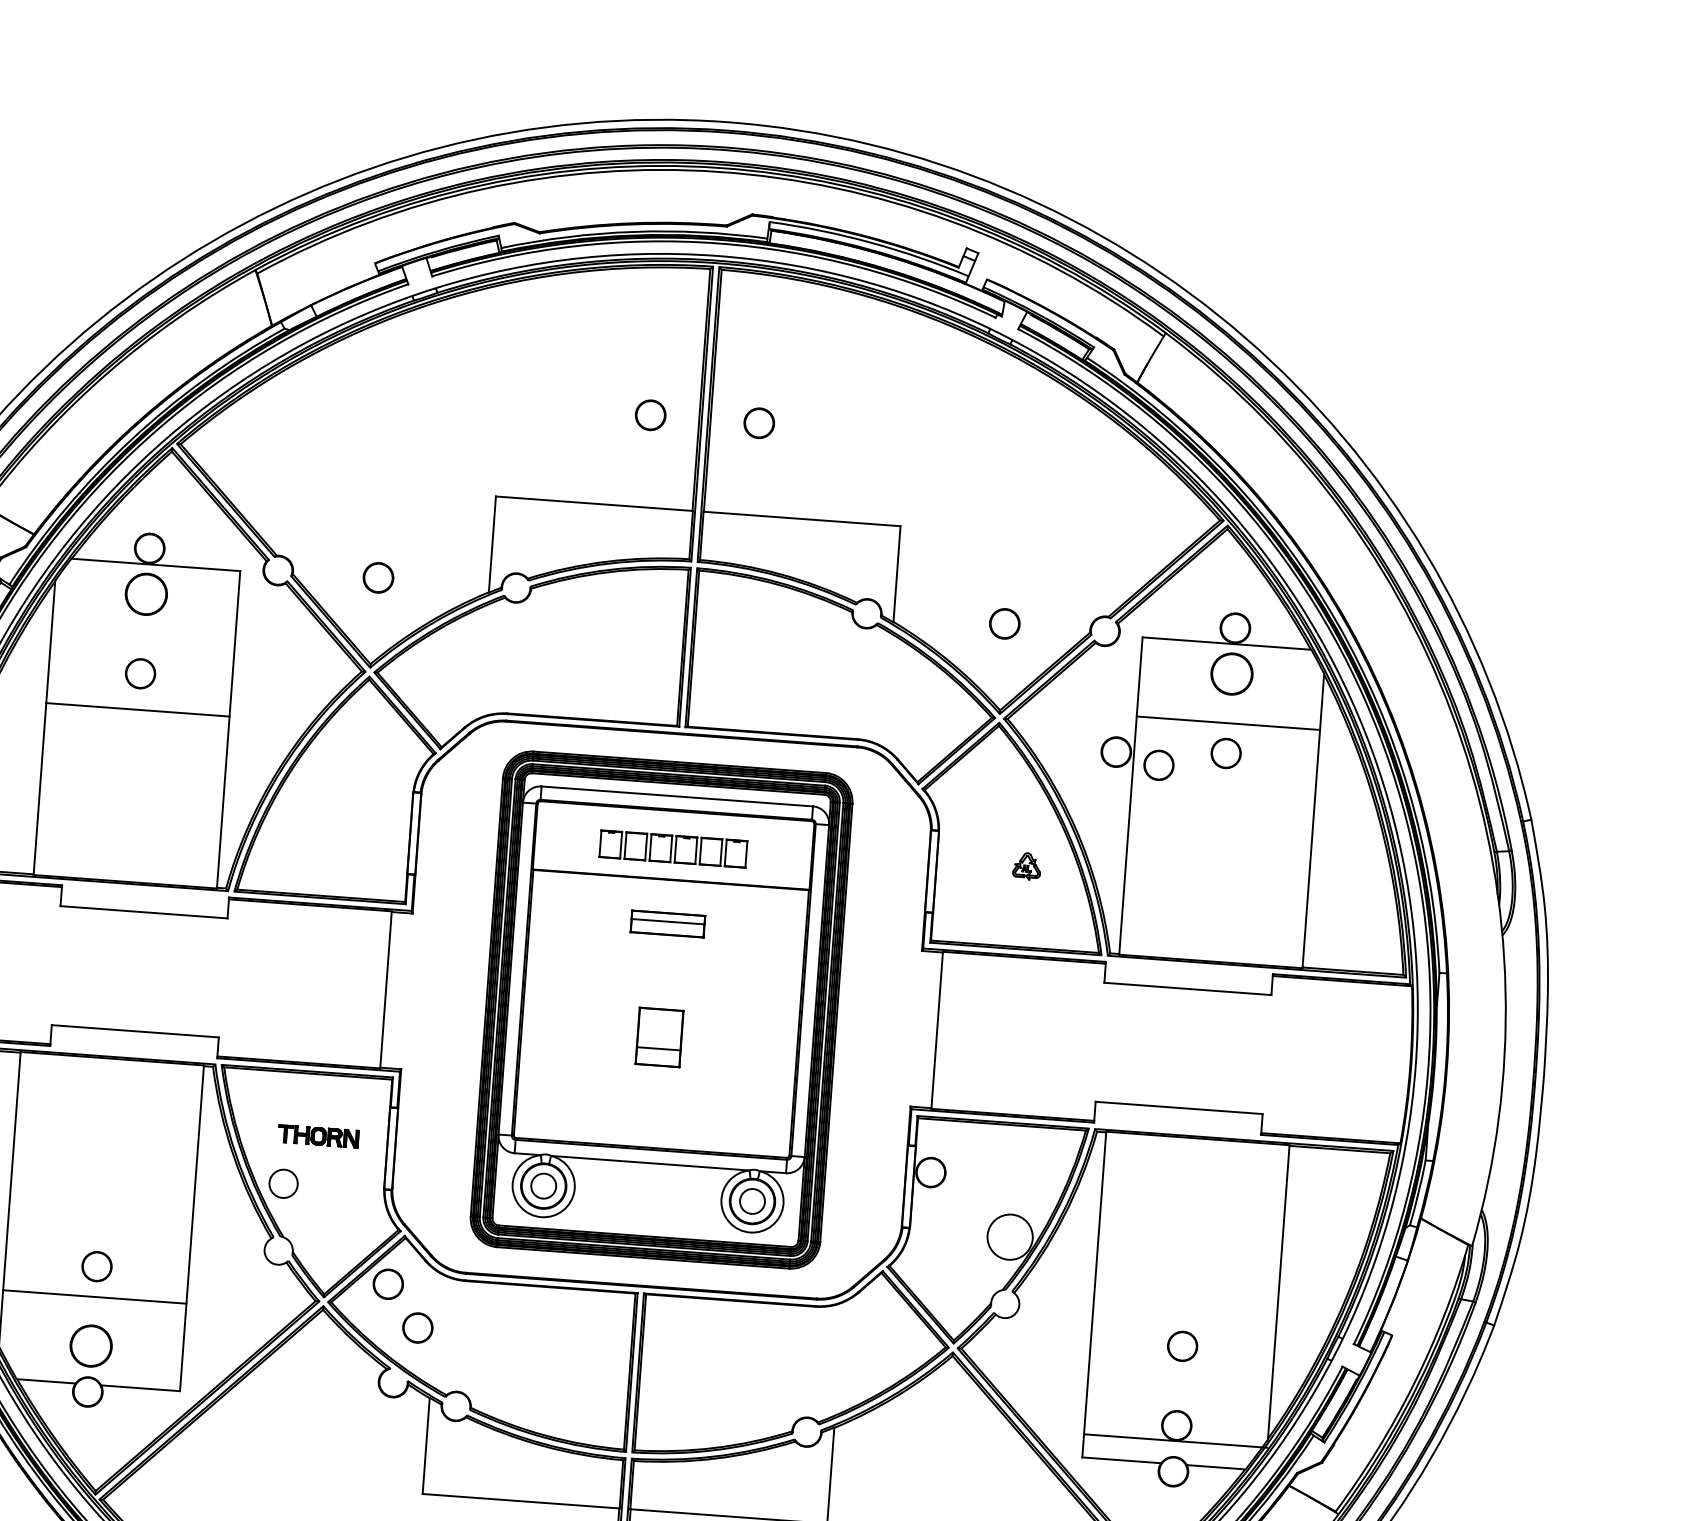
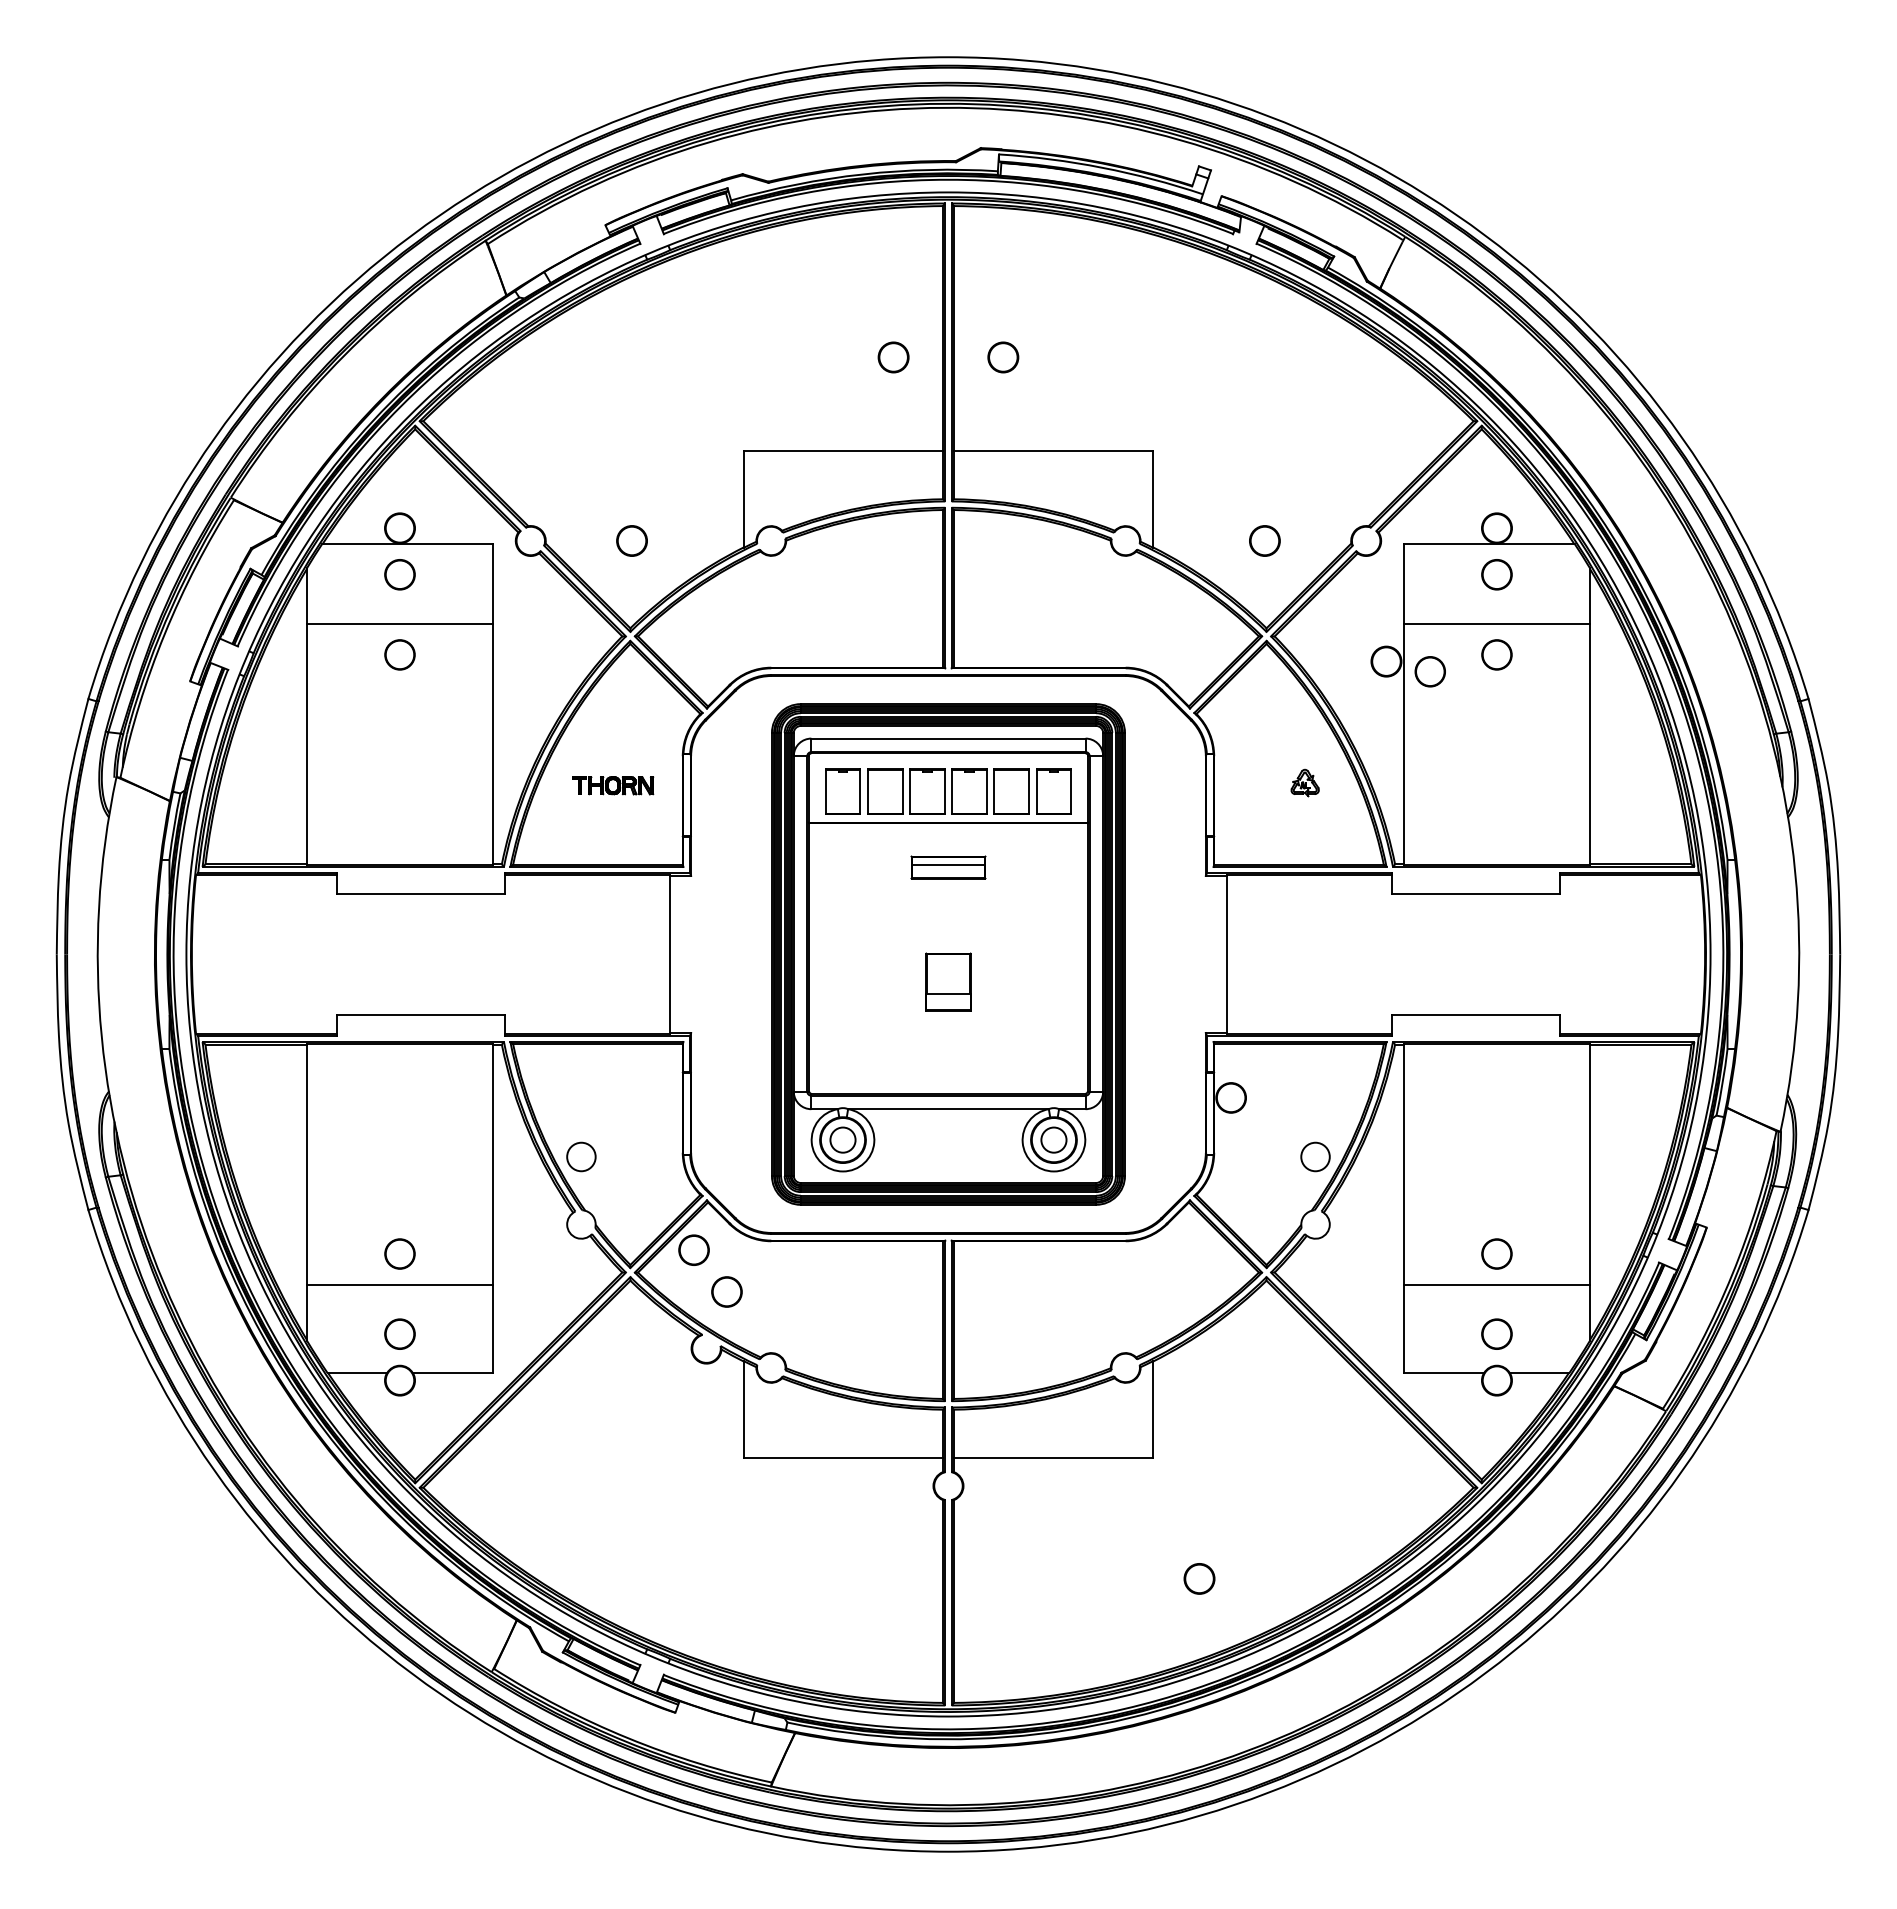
circle: (145, 594) -> (399, 574), size x0.71
circle: (1231, 673) -> (1496, 574), size x0.71
line: (137, 709) -> (399, 624), moved
part: (673, 848) -> (948, 791), size x1.67
part: (319, 1136) -> (613, 785), moved
circle: (1010, 1236) -> (1315, 1156), size x0.62
circle: (90, 1345) -> (399, 1333), size x0.71
line: (1175, 1440) -> (1496, 1284), moved

